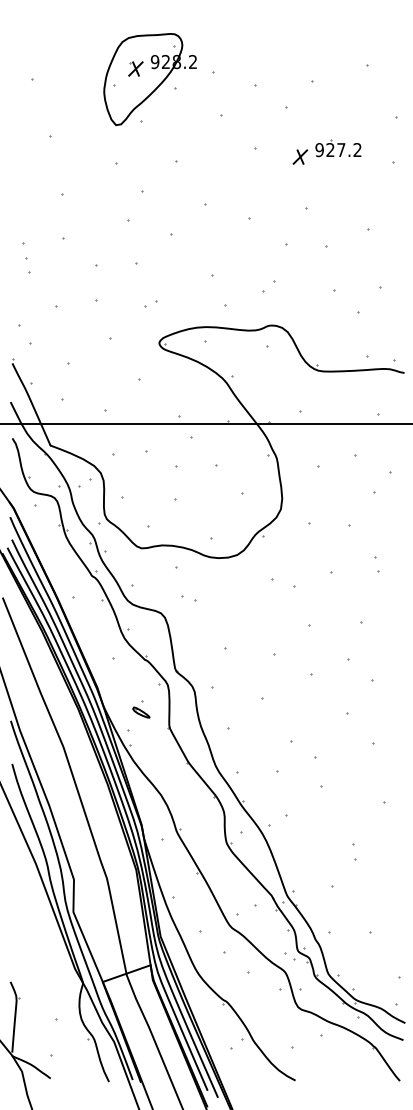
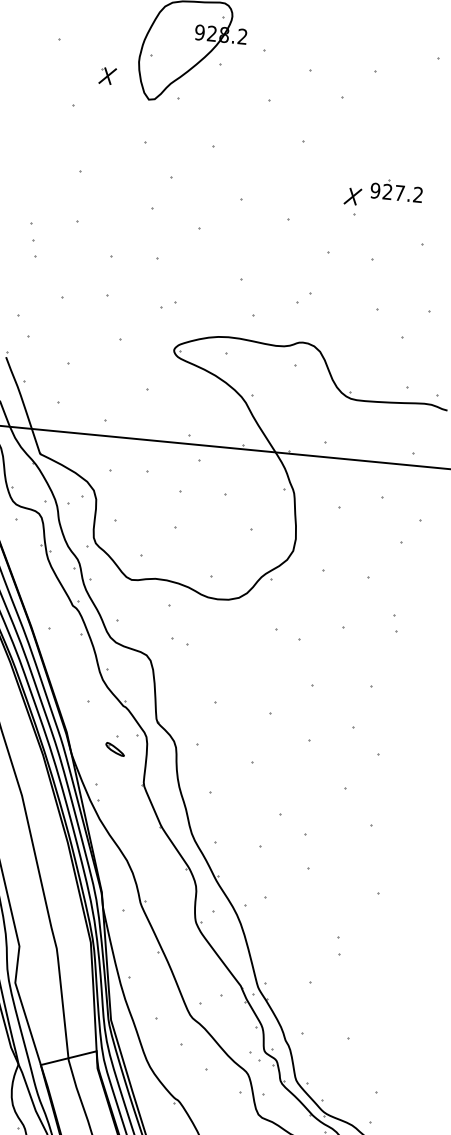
part: (135, 68) -> (107, 75), moved
part: (326, 151) -> (382, 193), moved
part: (141, 709) -> (115, 745), moved

